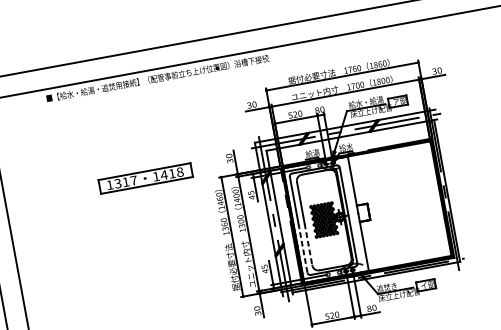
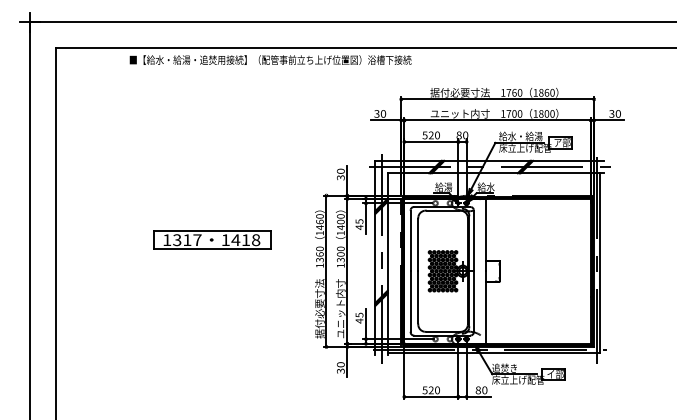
part: (145, 177) -> (212, 239), moved
line: (308, 244) -> (418, 297), dashed -> solid
line: (302, 248) -> (410, 301), dashed -> solid

